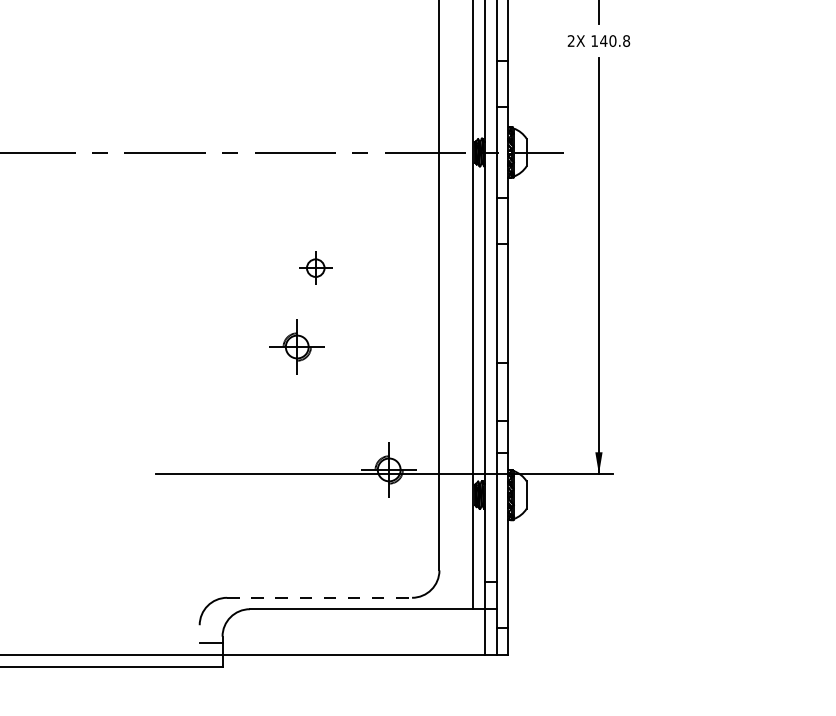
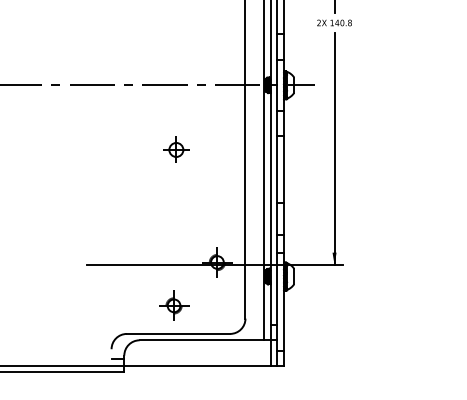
part: (315, 267) -> (176, 149), size x1.43
part: (298, 346) -> (174, 305), moved
line: (319, 597) -> (178, 333), dashed -> solid

